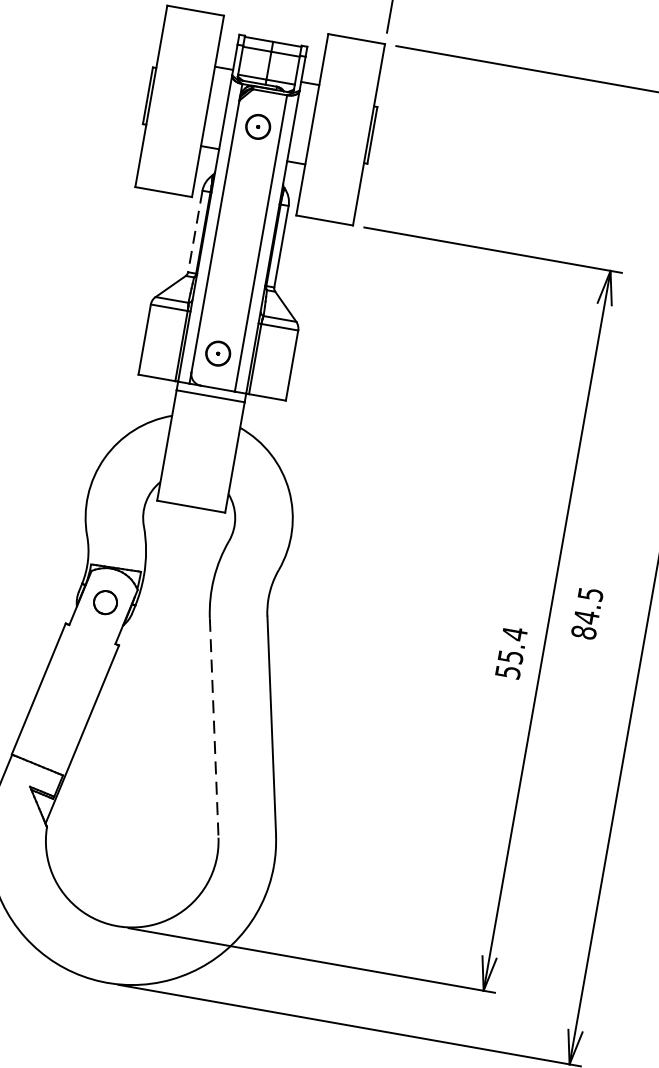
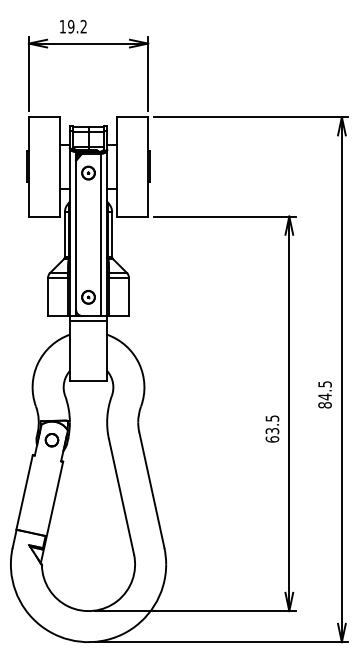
line: (194, 233) -> (64, 235), dashed -> solid
text: (586, 612) -> (324, 394), moved
text: (511, 652) -> (272, 428), 55.4 -> 63.5
line: (213, 729) -> (121, 497), dashed -> solid

